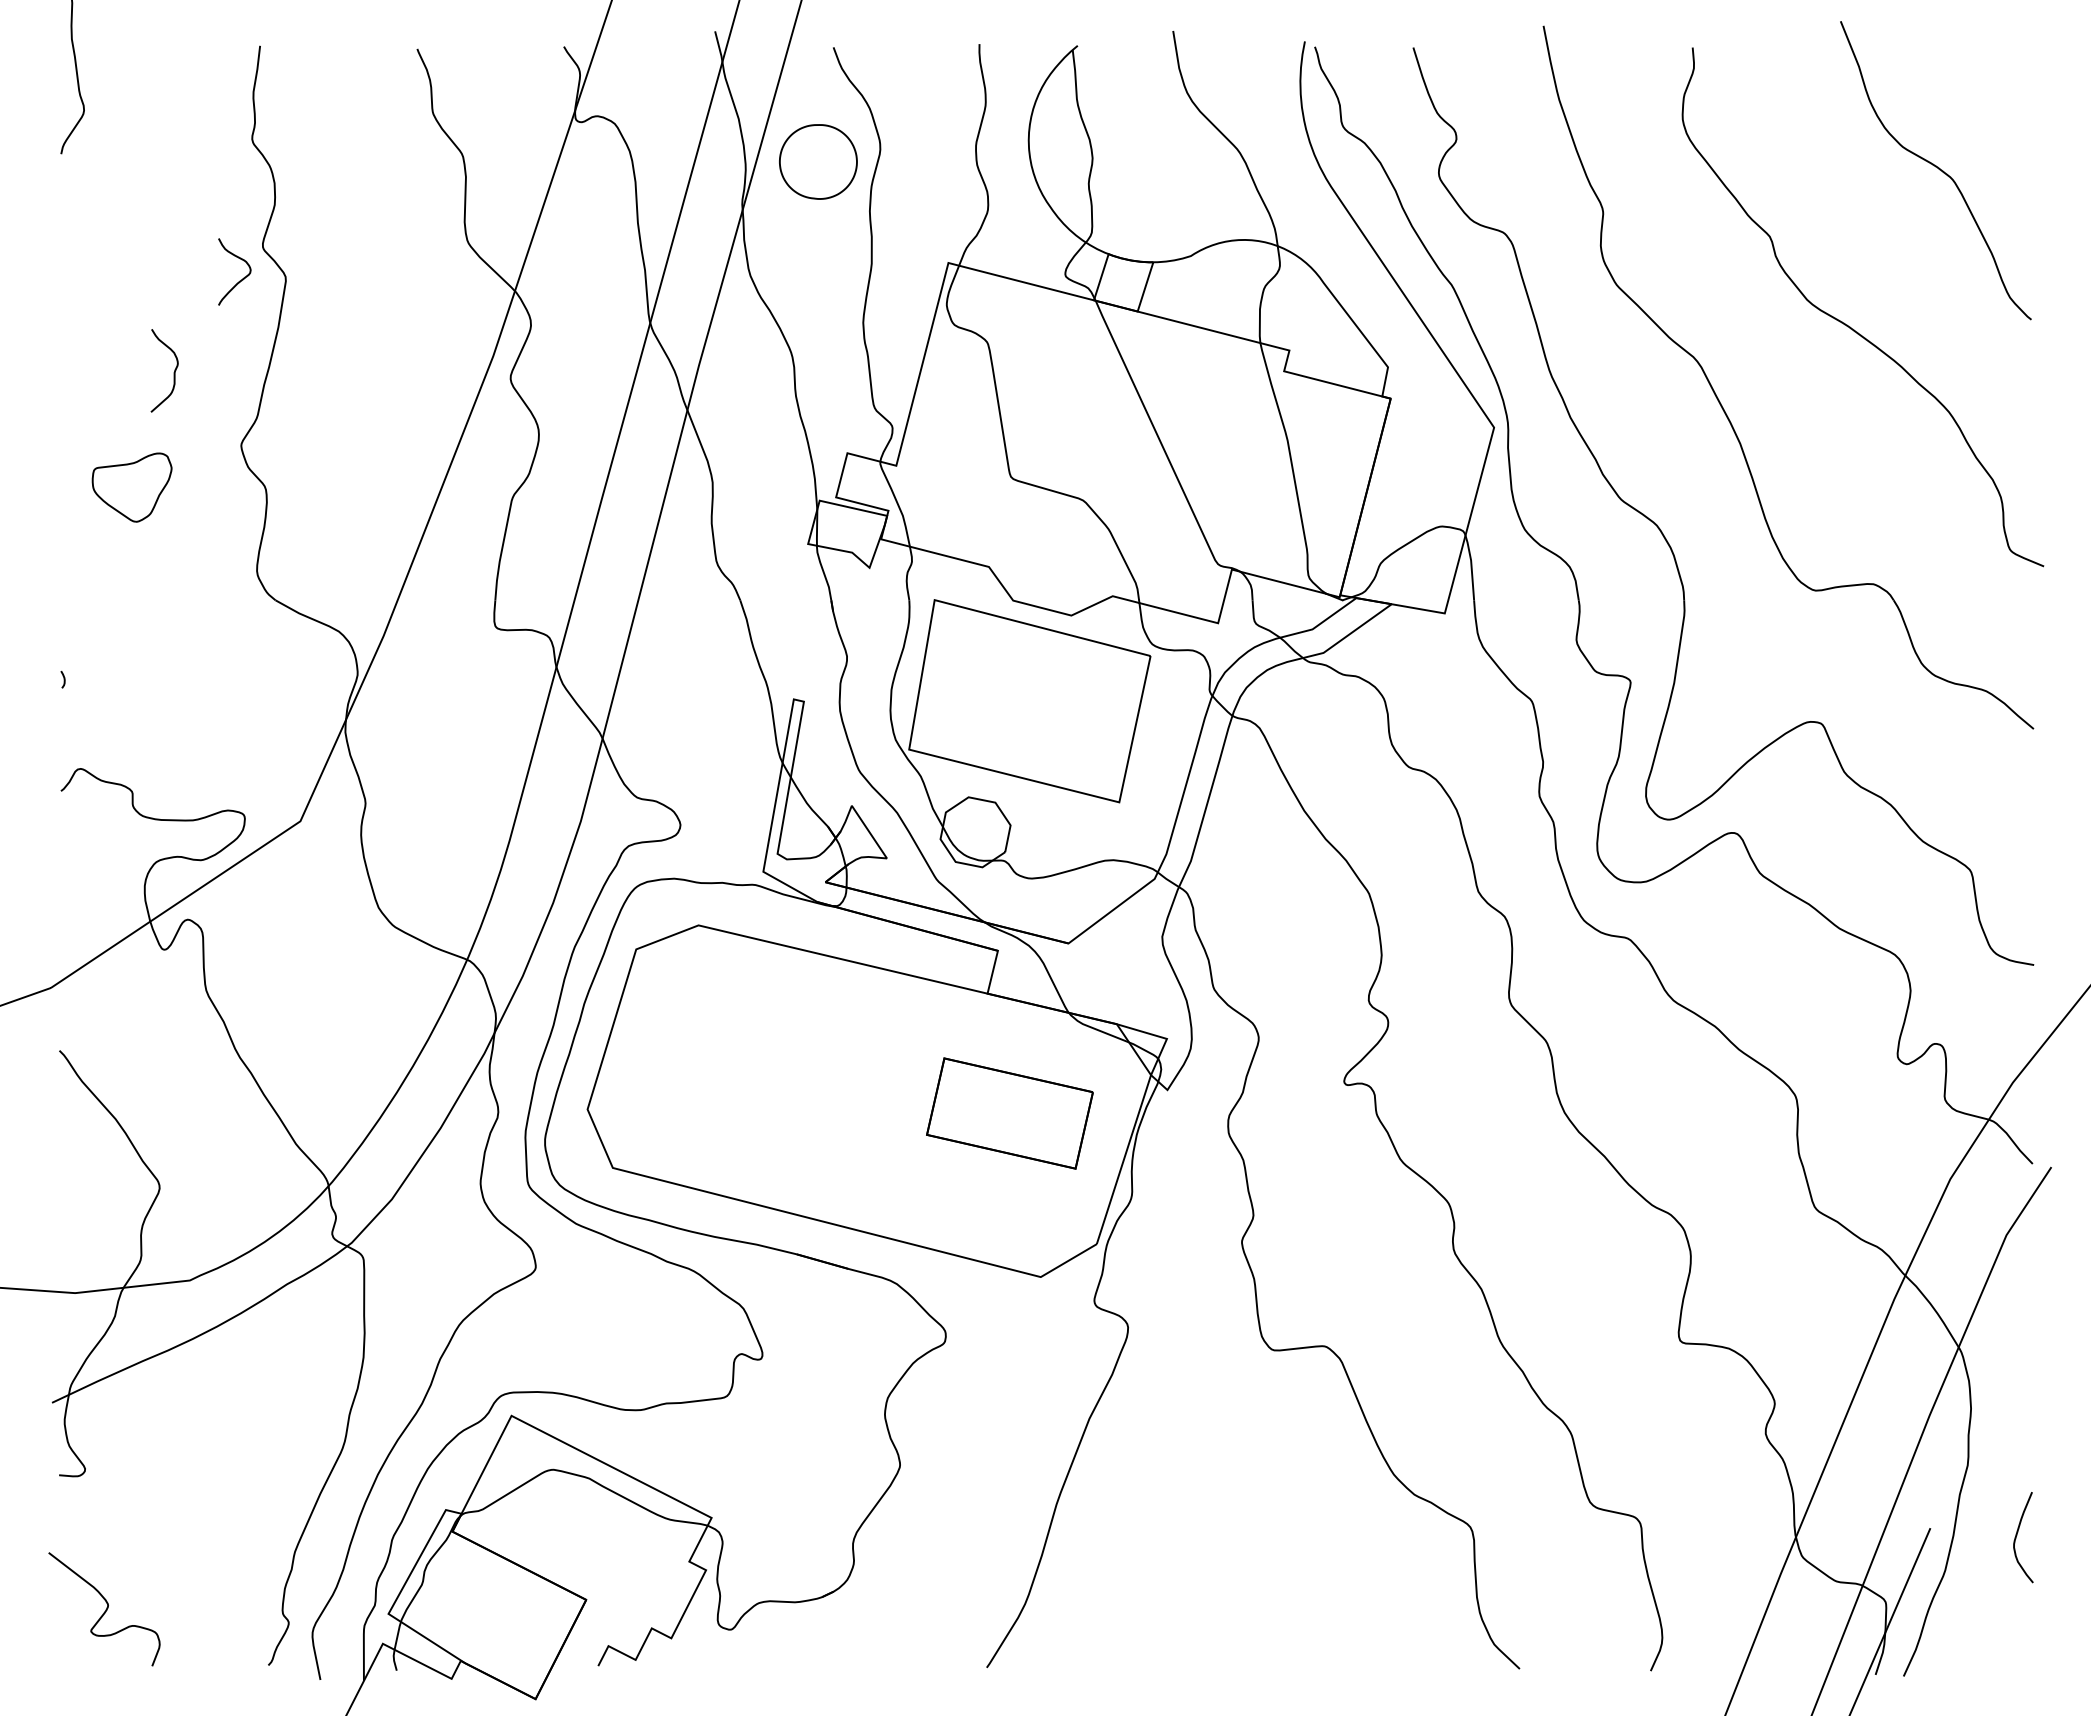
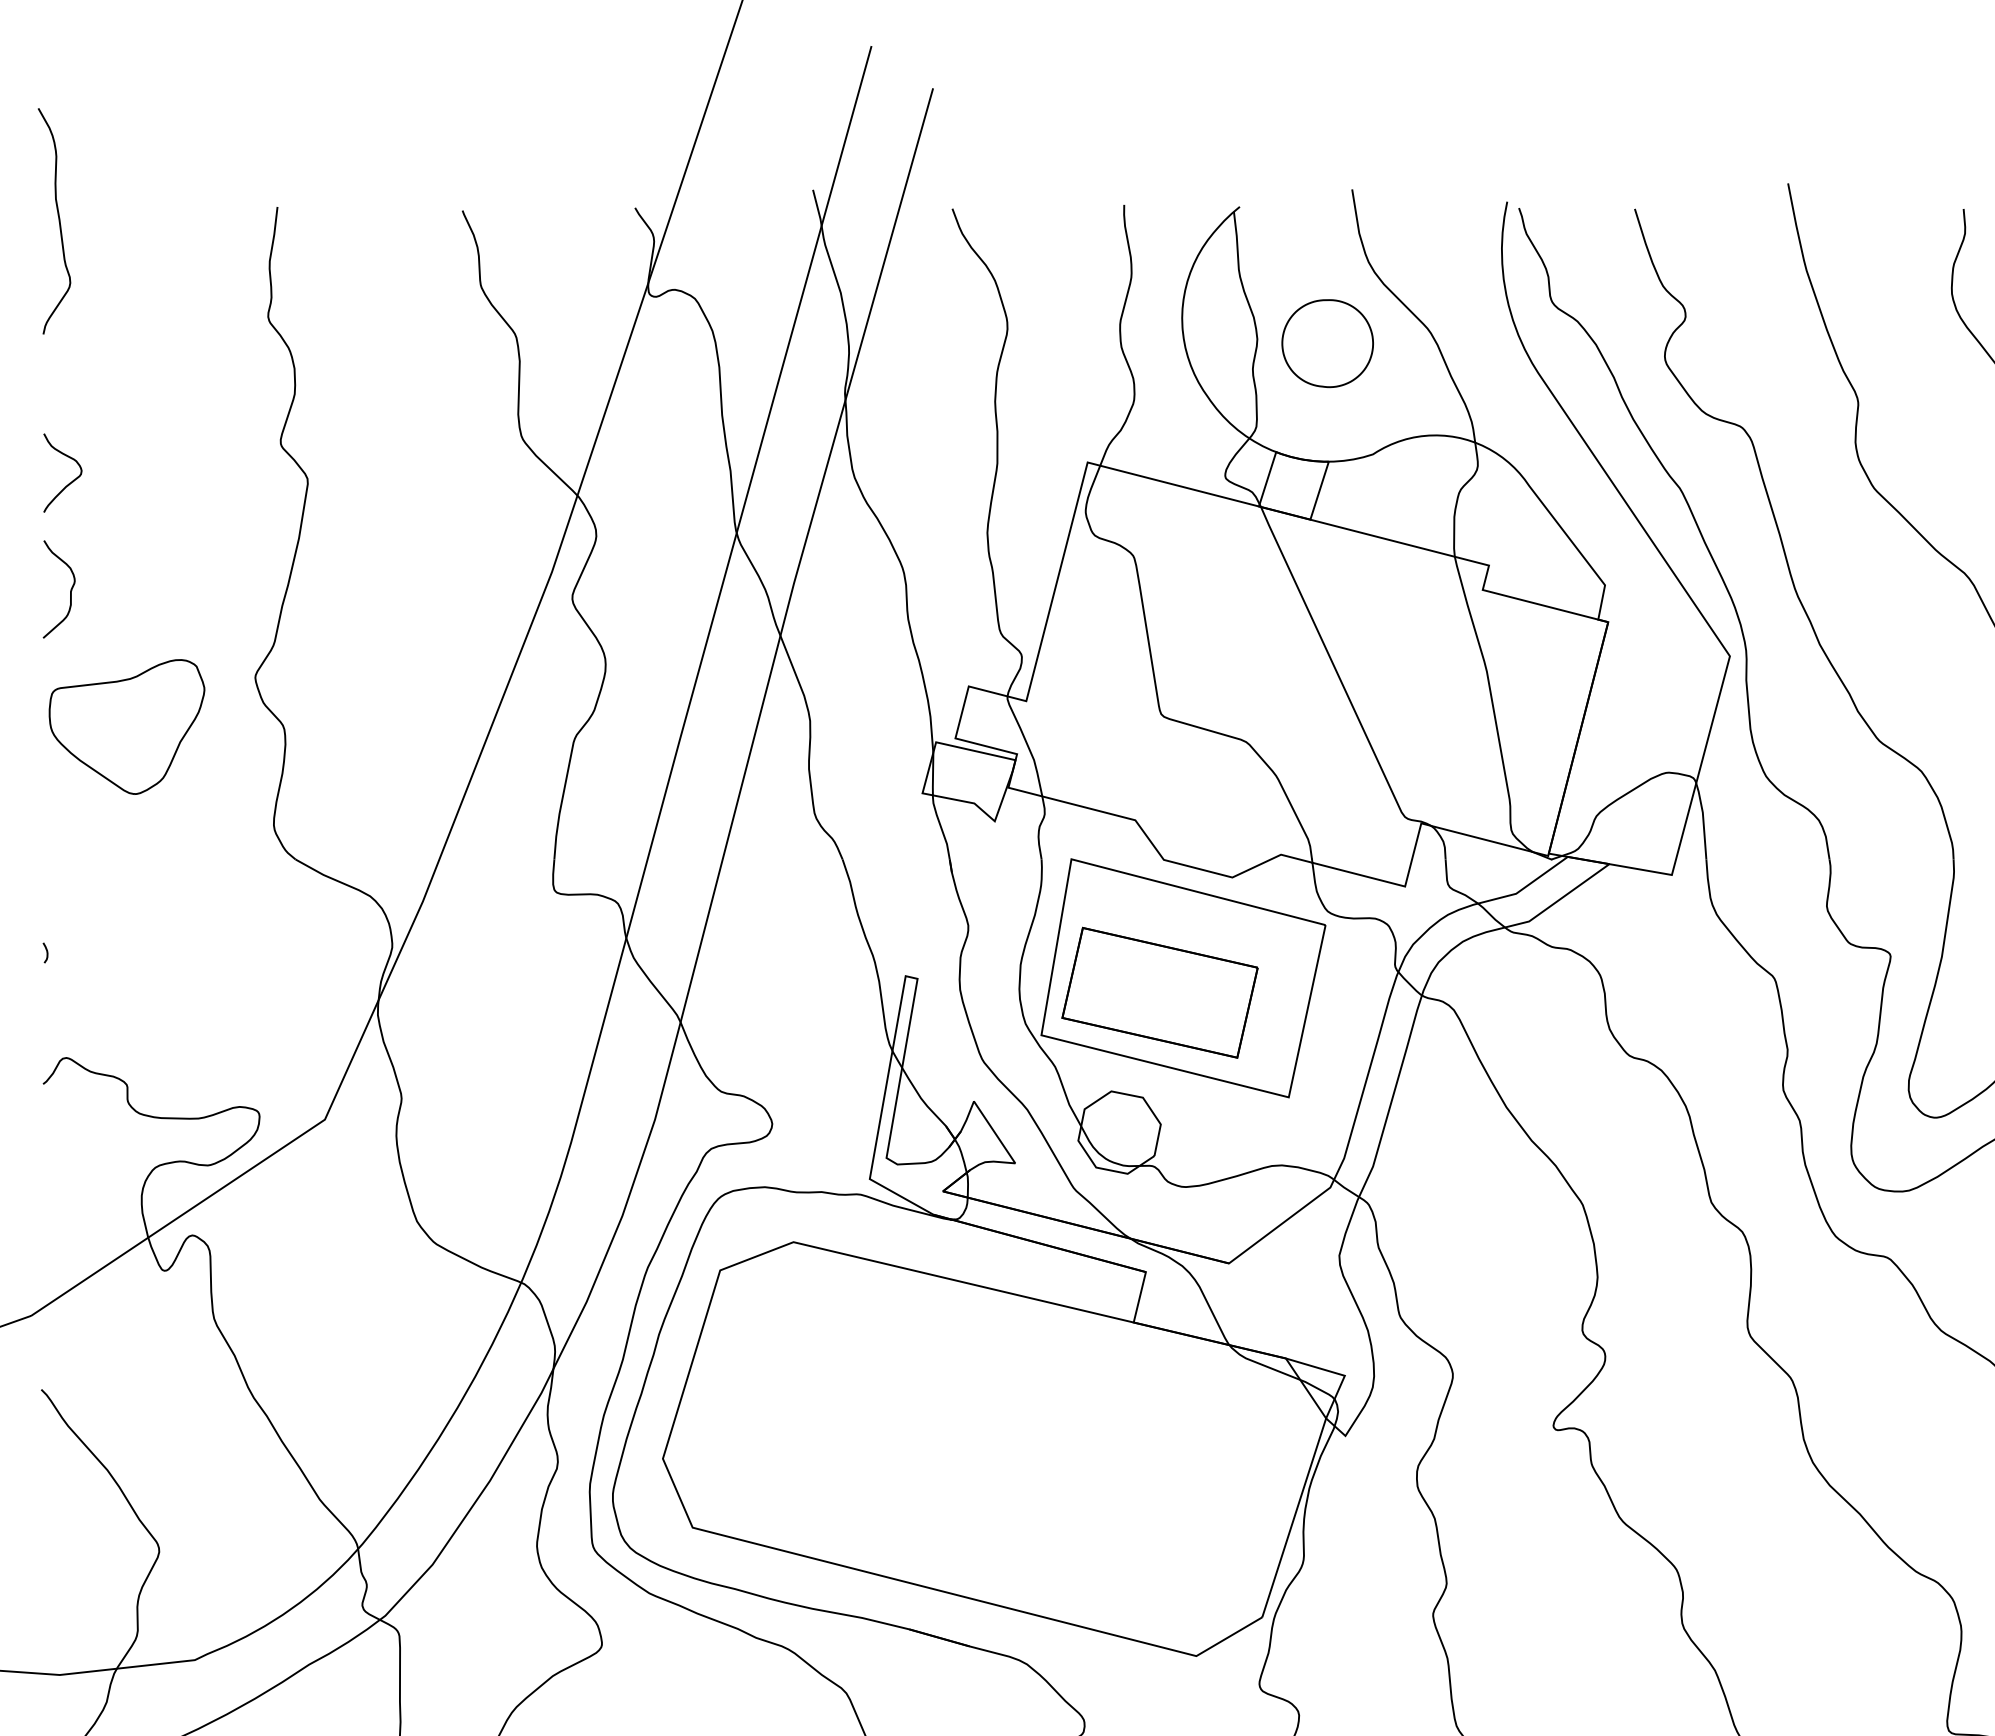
part: (818, 161) -> (1327, 343), moved
curve: (239, 280) -> (68, 483), moved
curve: (173, 372) -> (69, 591), moved
part: (131, 487) -> (126, 726), size x1.67
part: (1009, 1113) -> (1159, 992), moved

